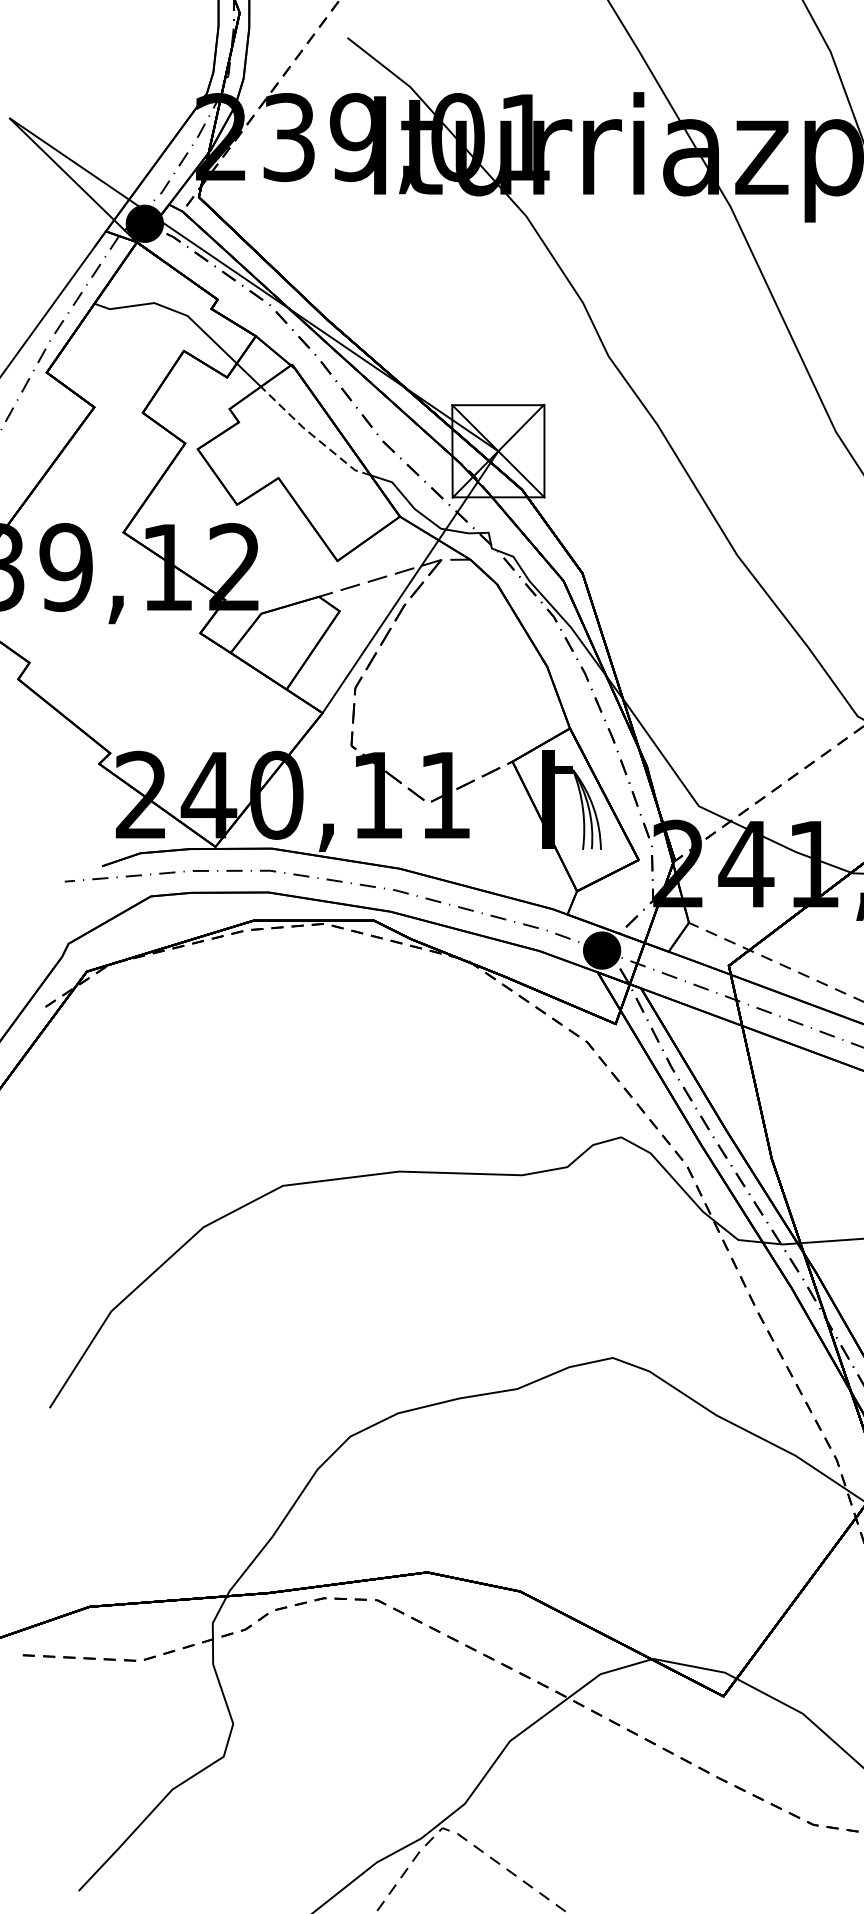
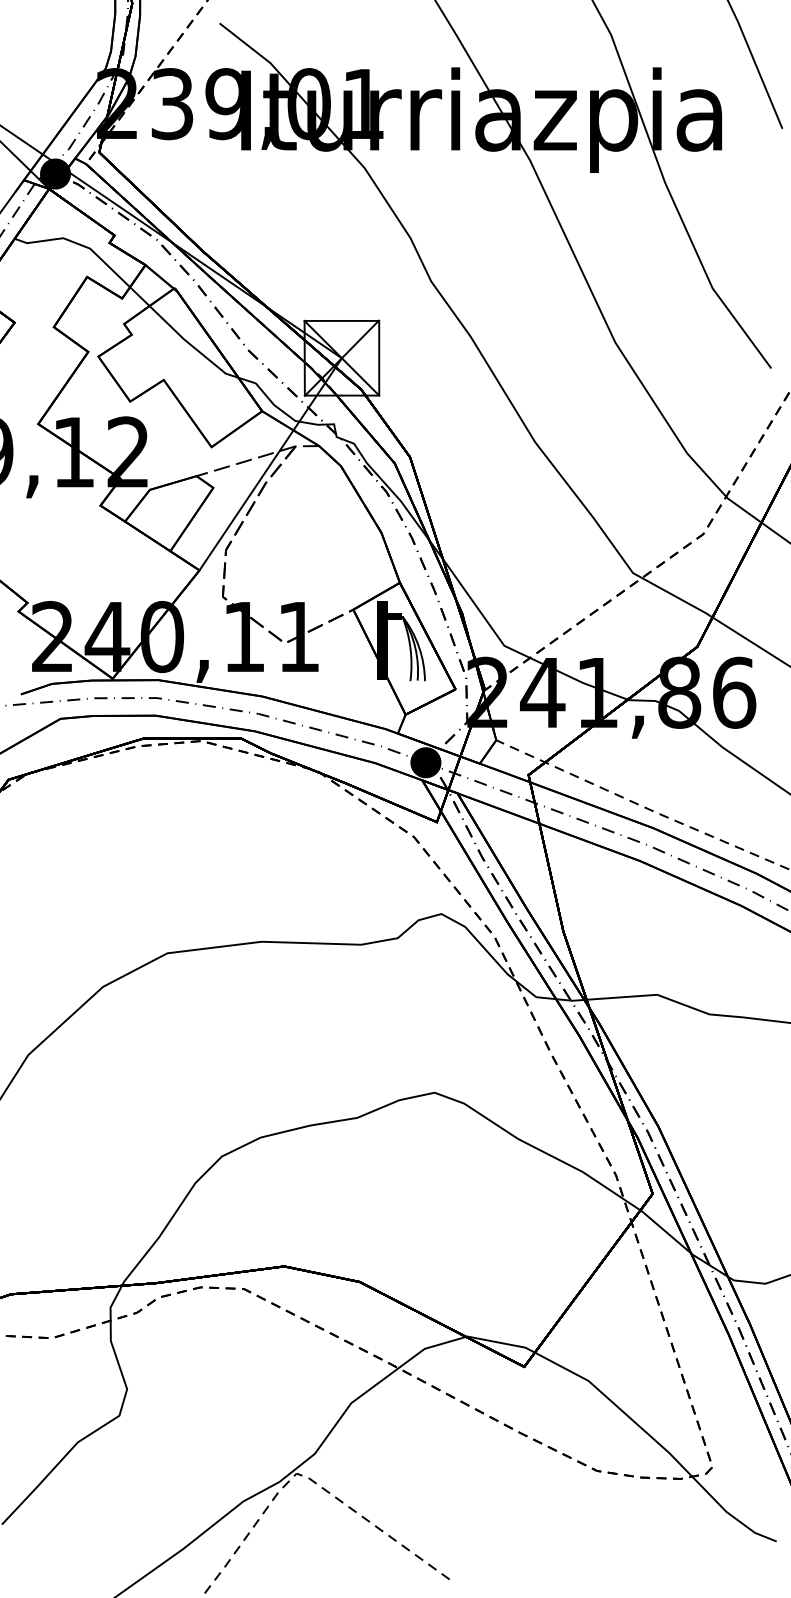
line: (312, 435) -> (191, 345), dashed -> solid

